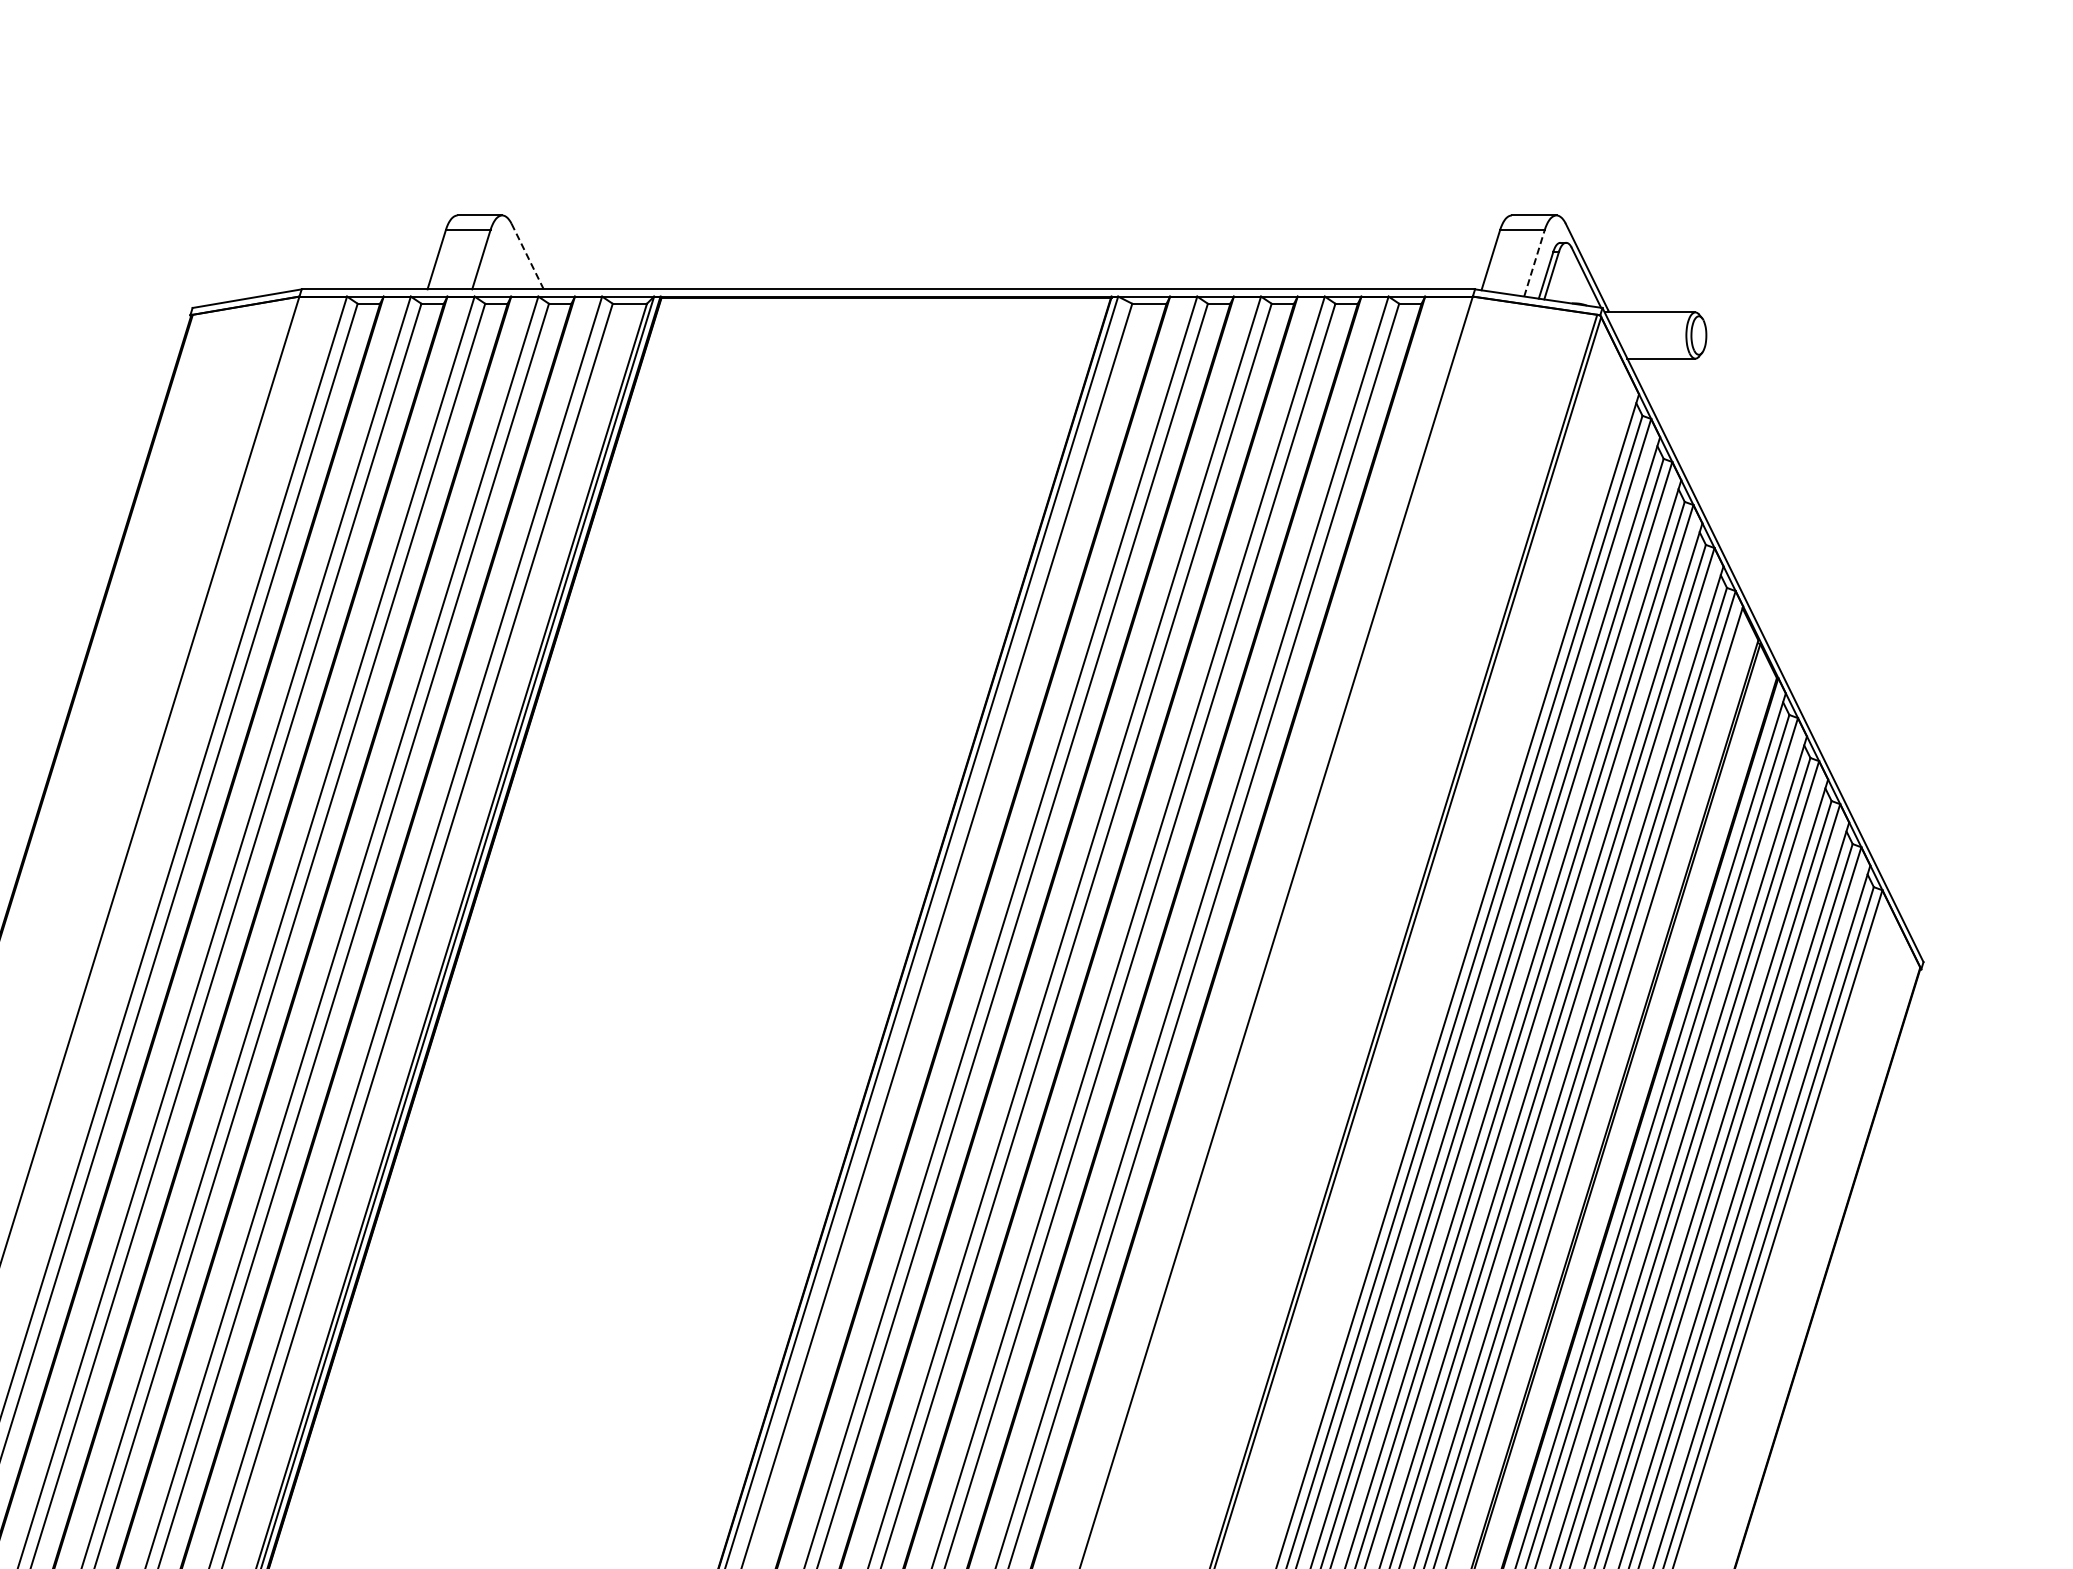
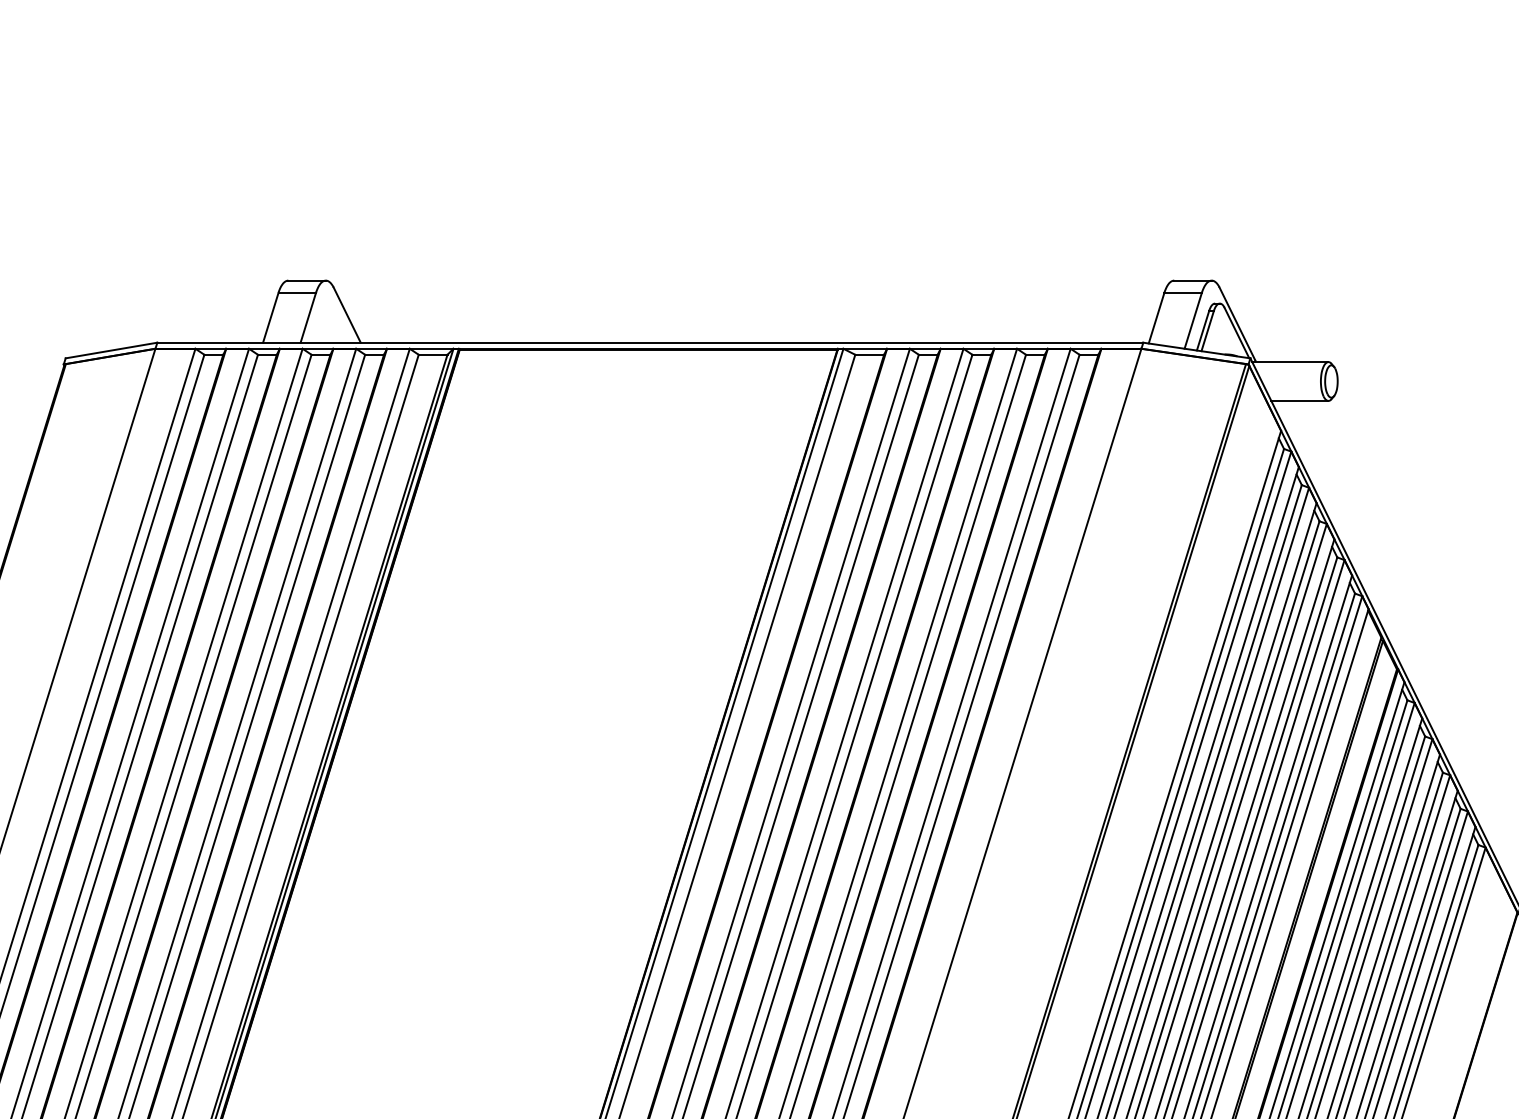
line: (527, 257) -> (347, 315), dashed -> solid
line: (1534, 263) -> (1193, 320), dashed -> solid

